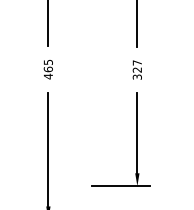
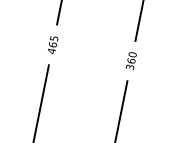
text: (136, 66) -> (131, 57), 327 -> 360

